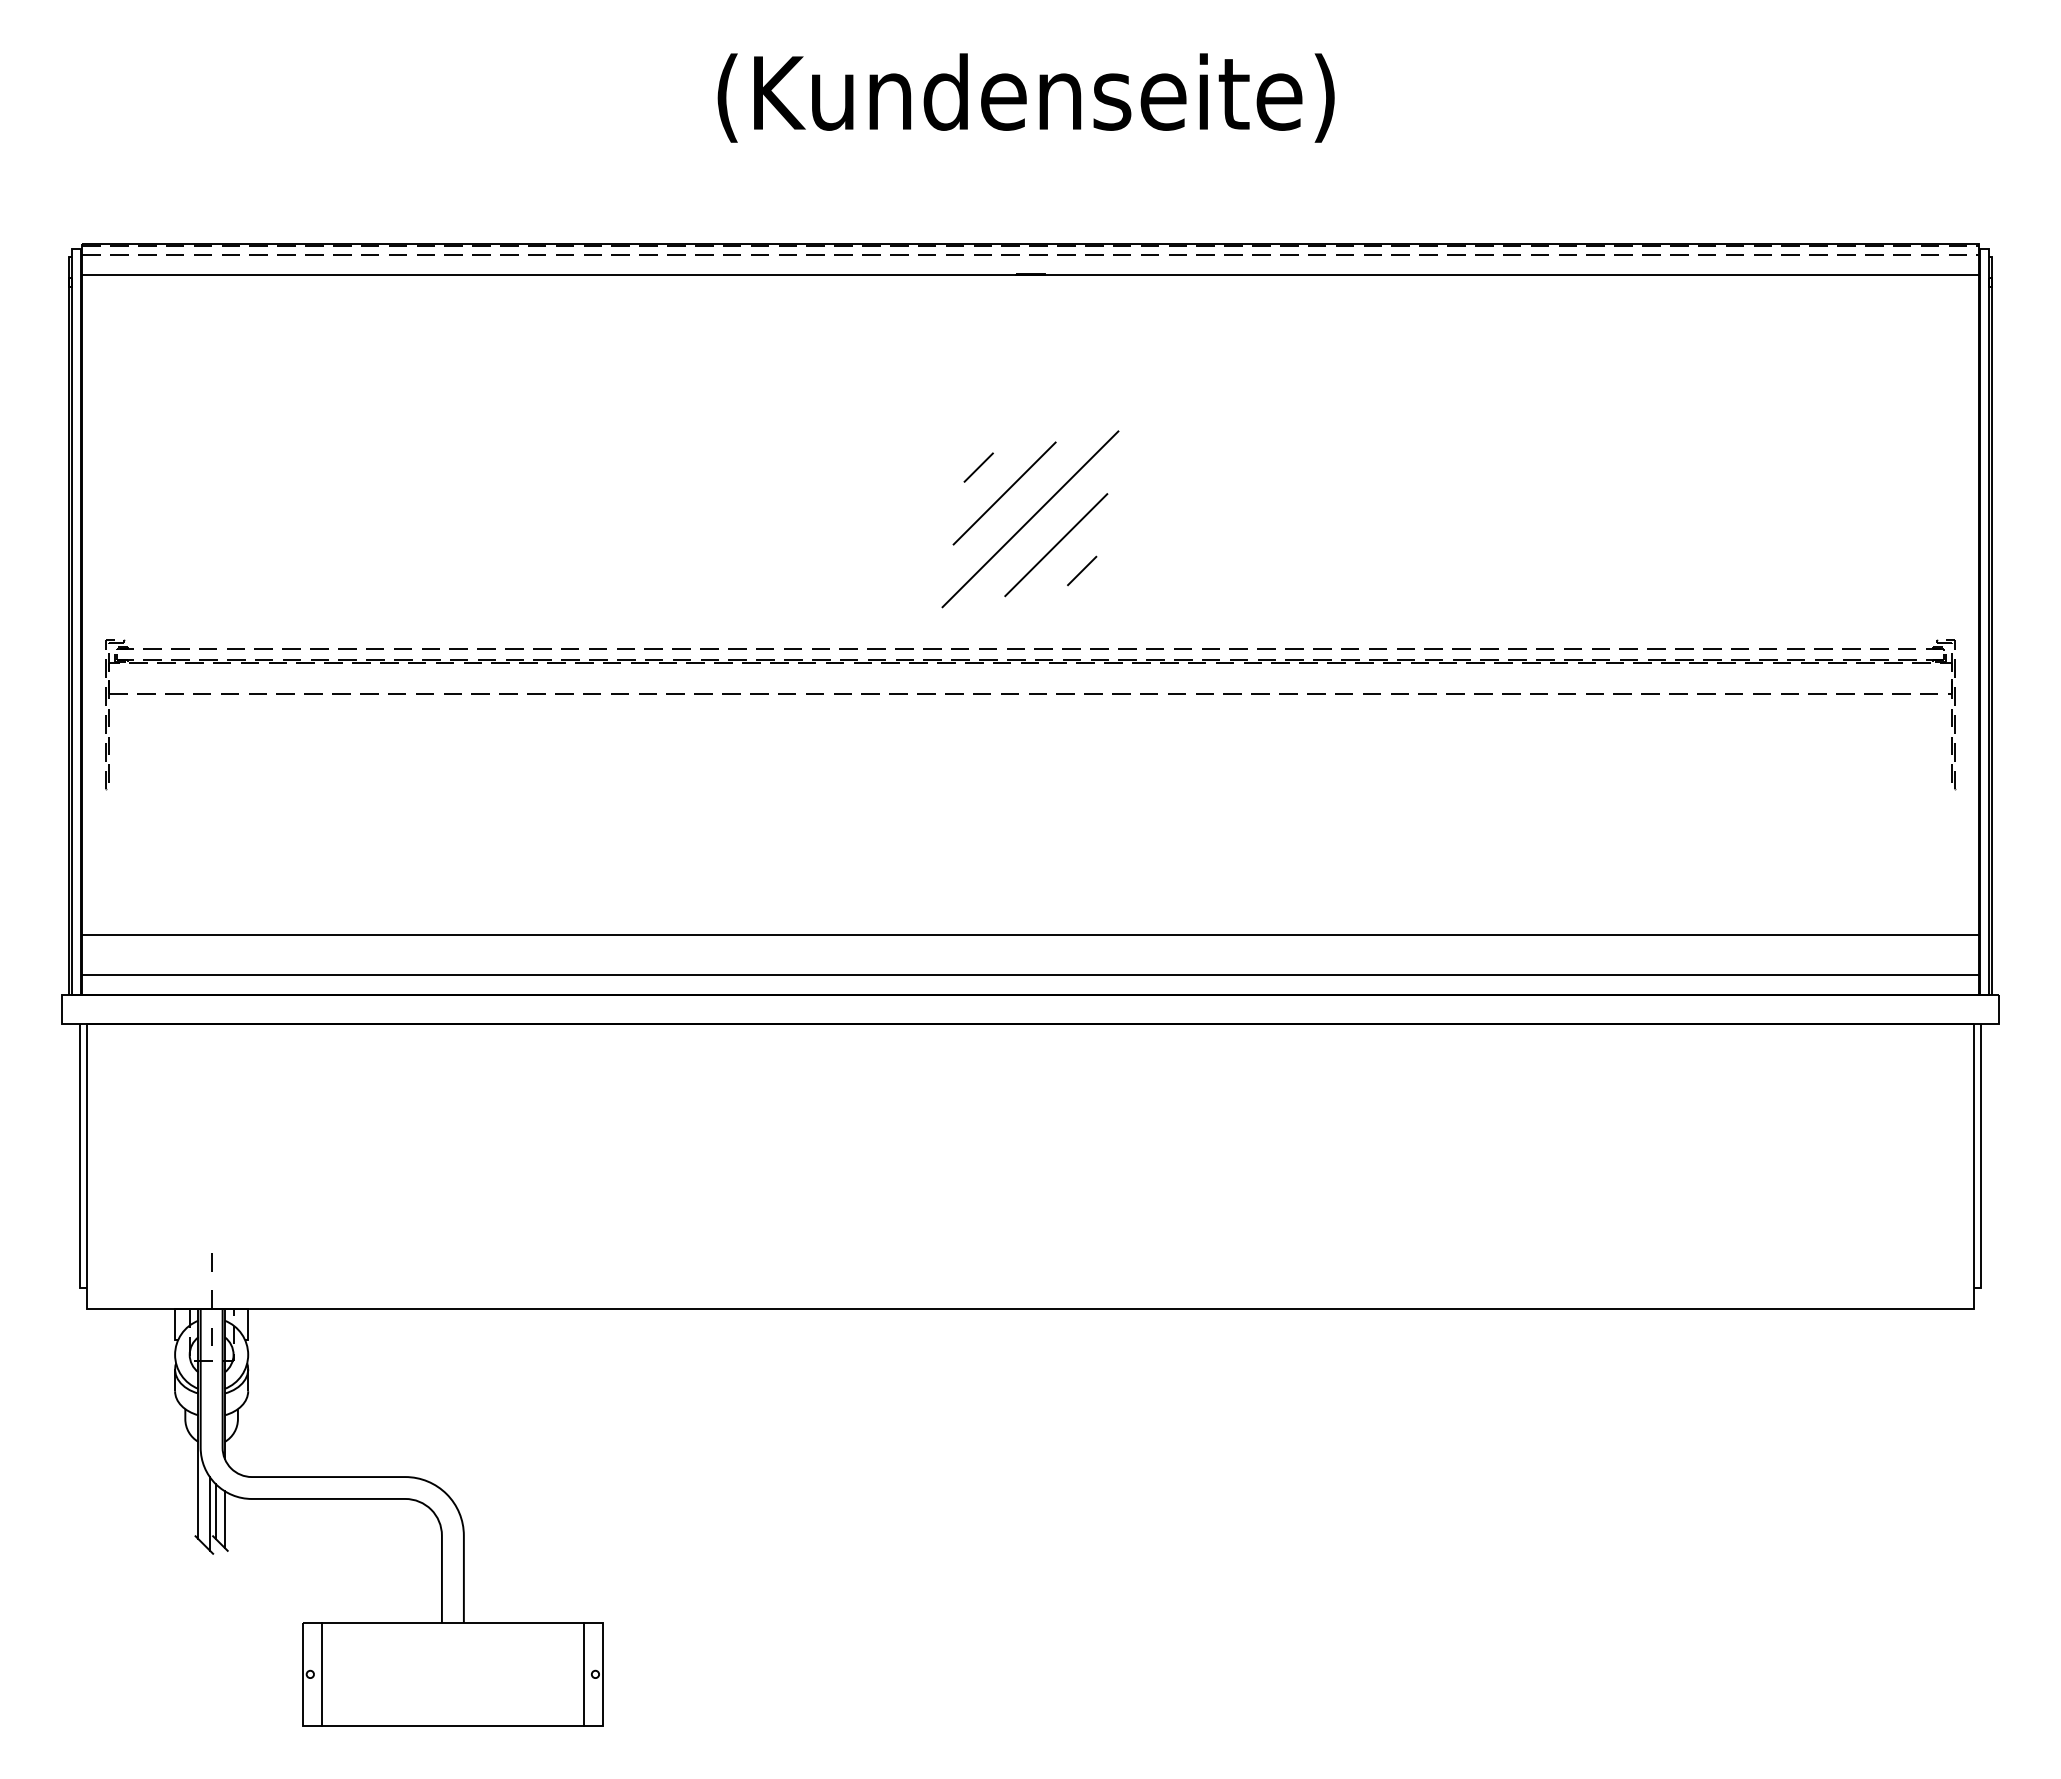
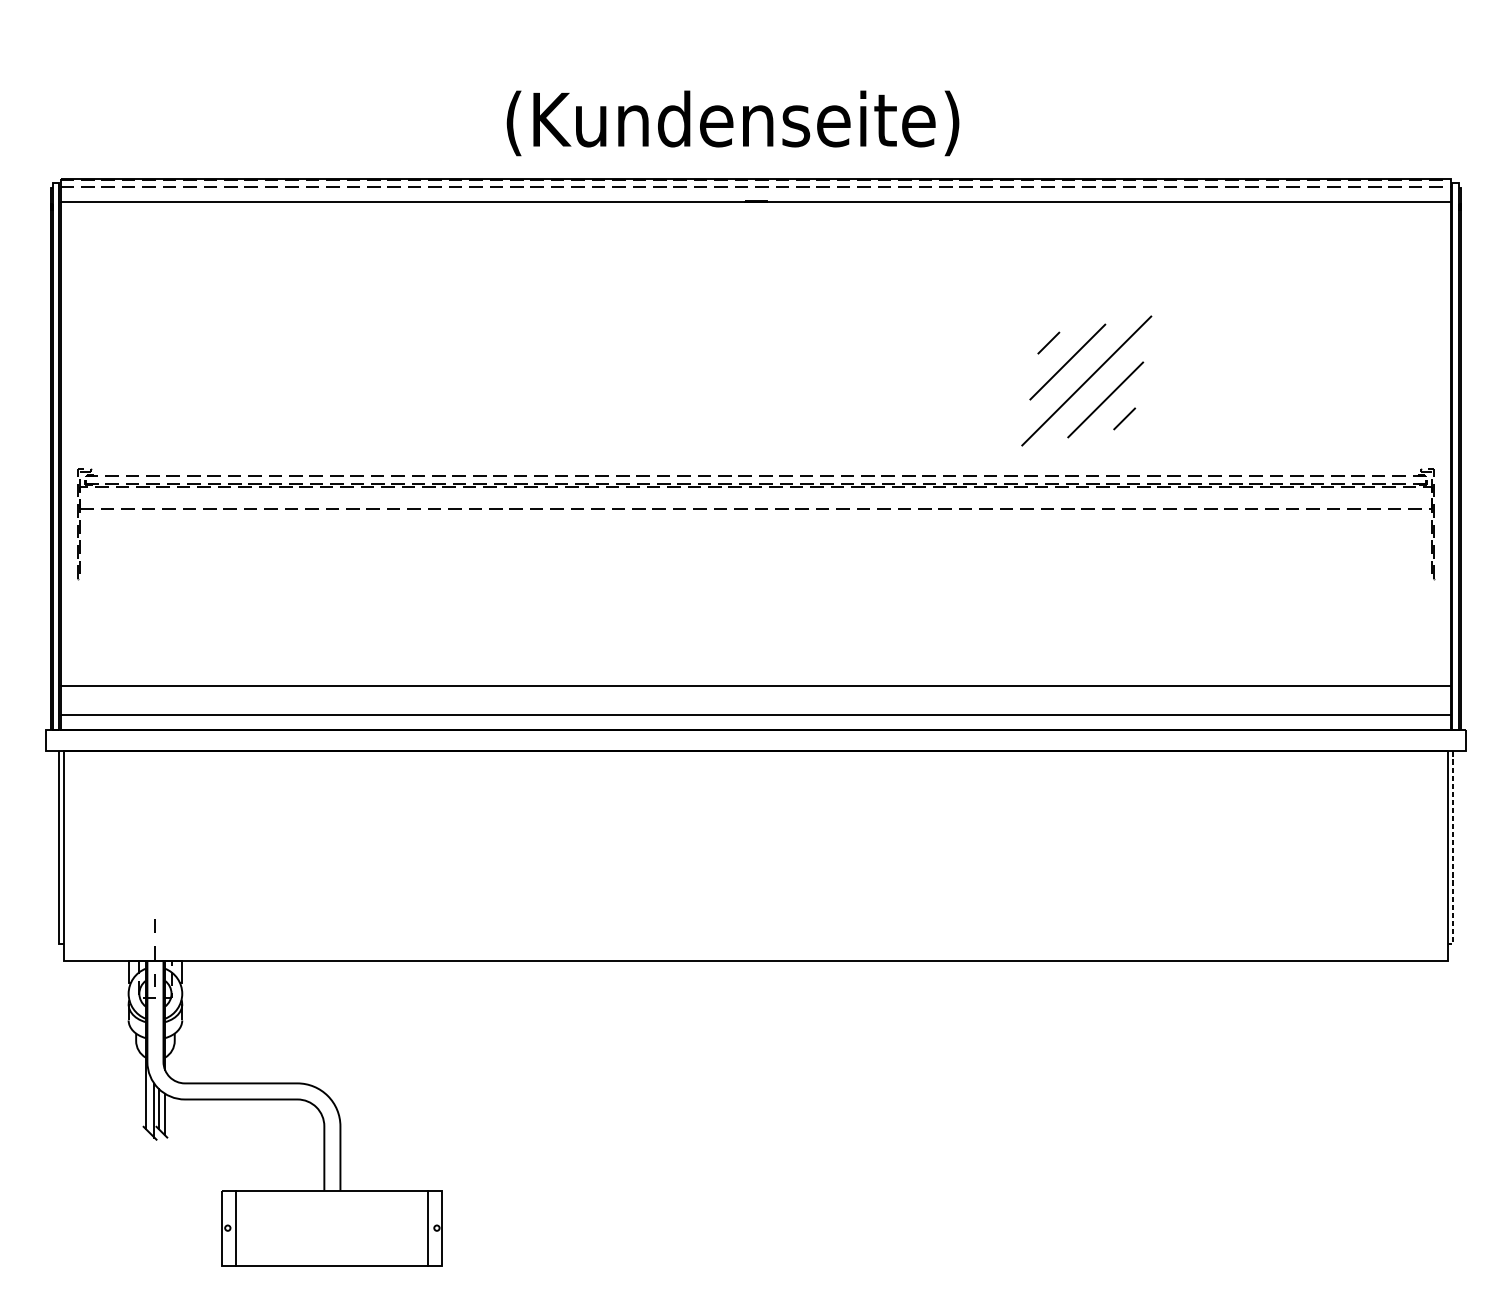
text: (1025, 97) -> (732, 122), moved
part: (1030, 519) -> (1086, 381), moved
line: (1980, 1160) -> (1452, 851), solid -> dashed

